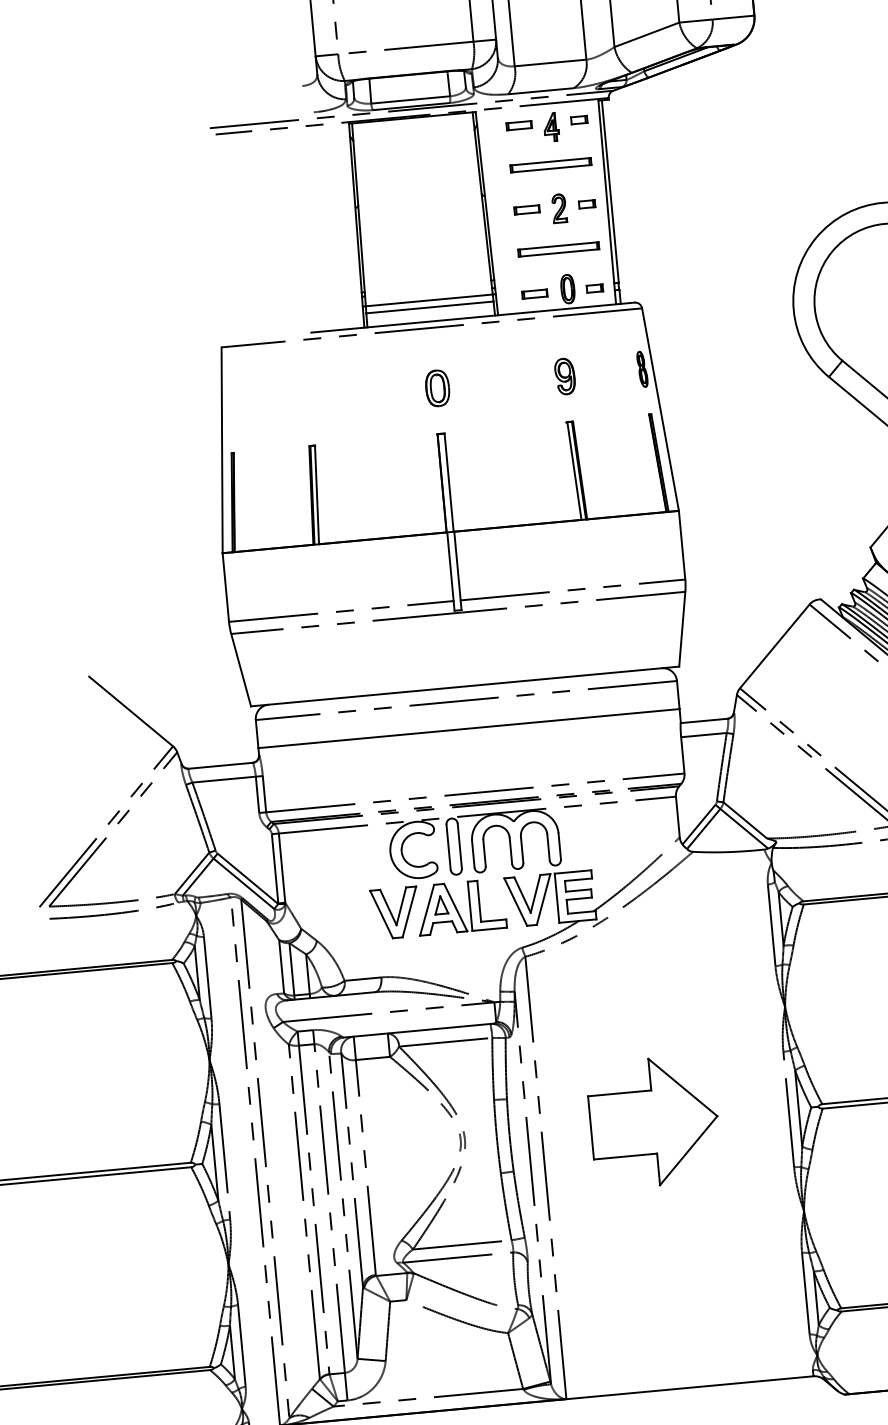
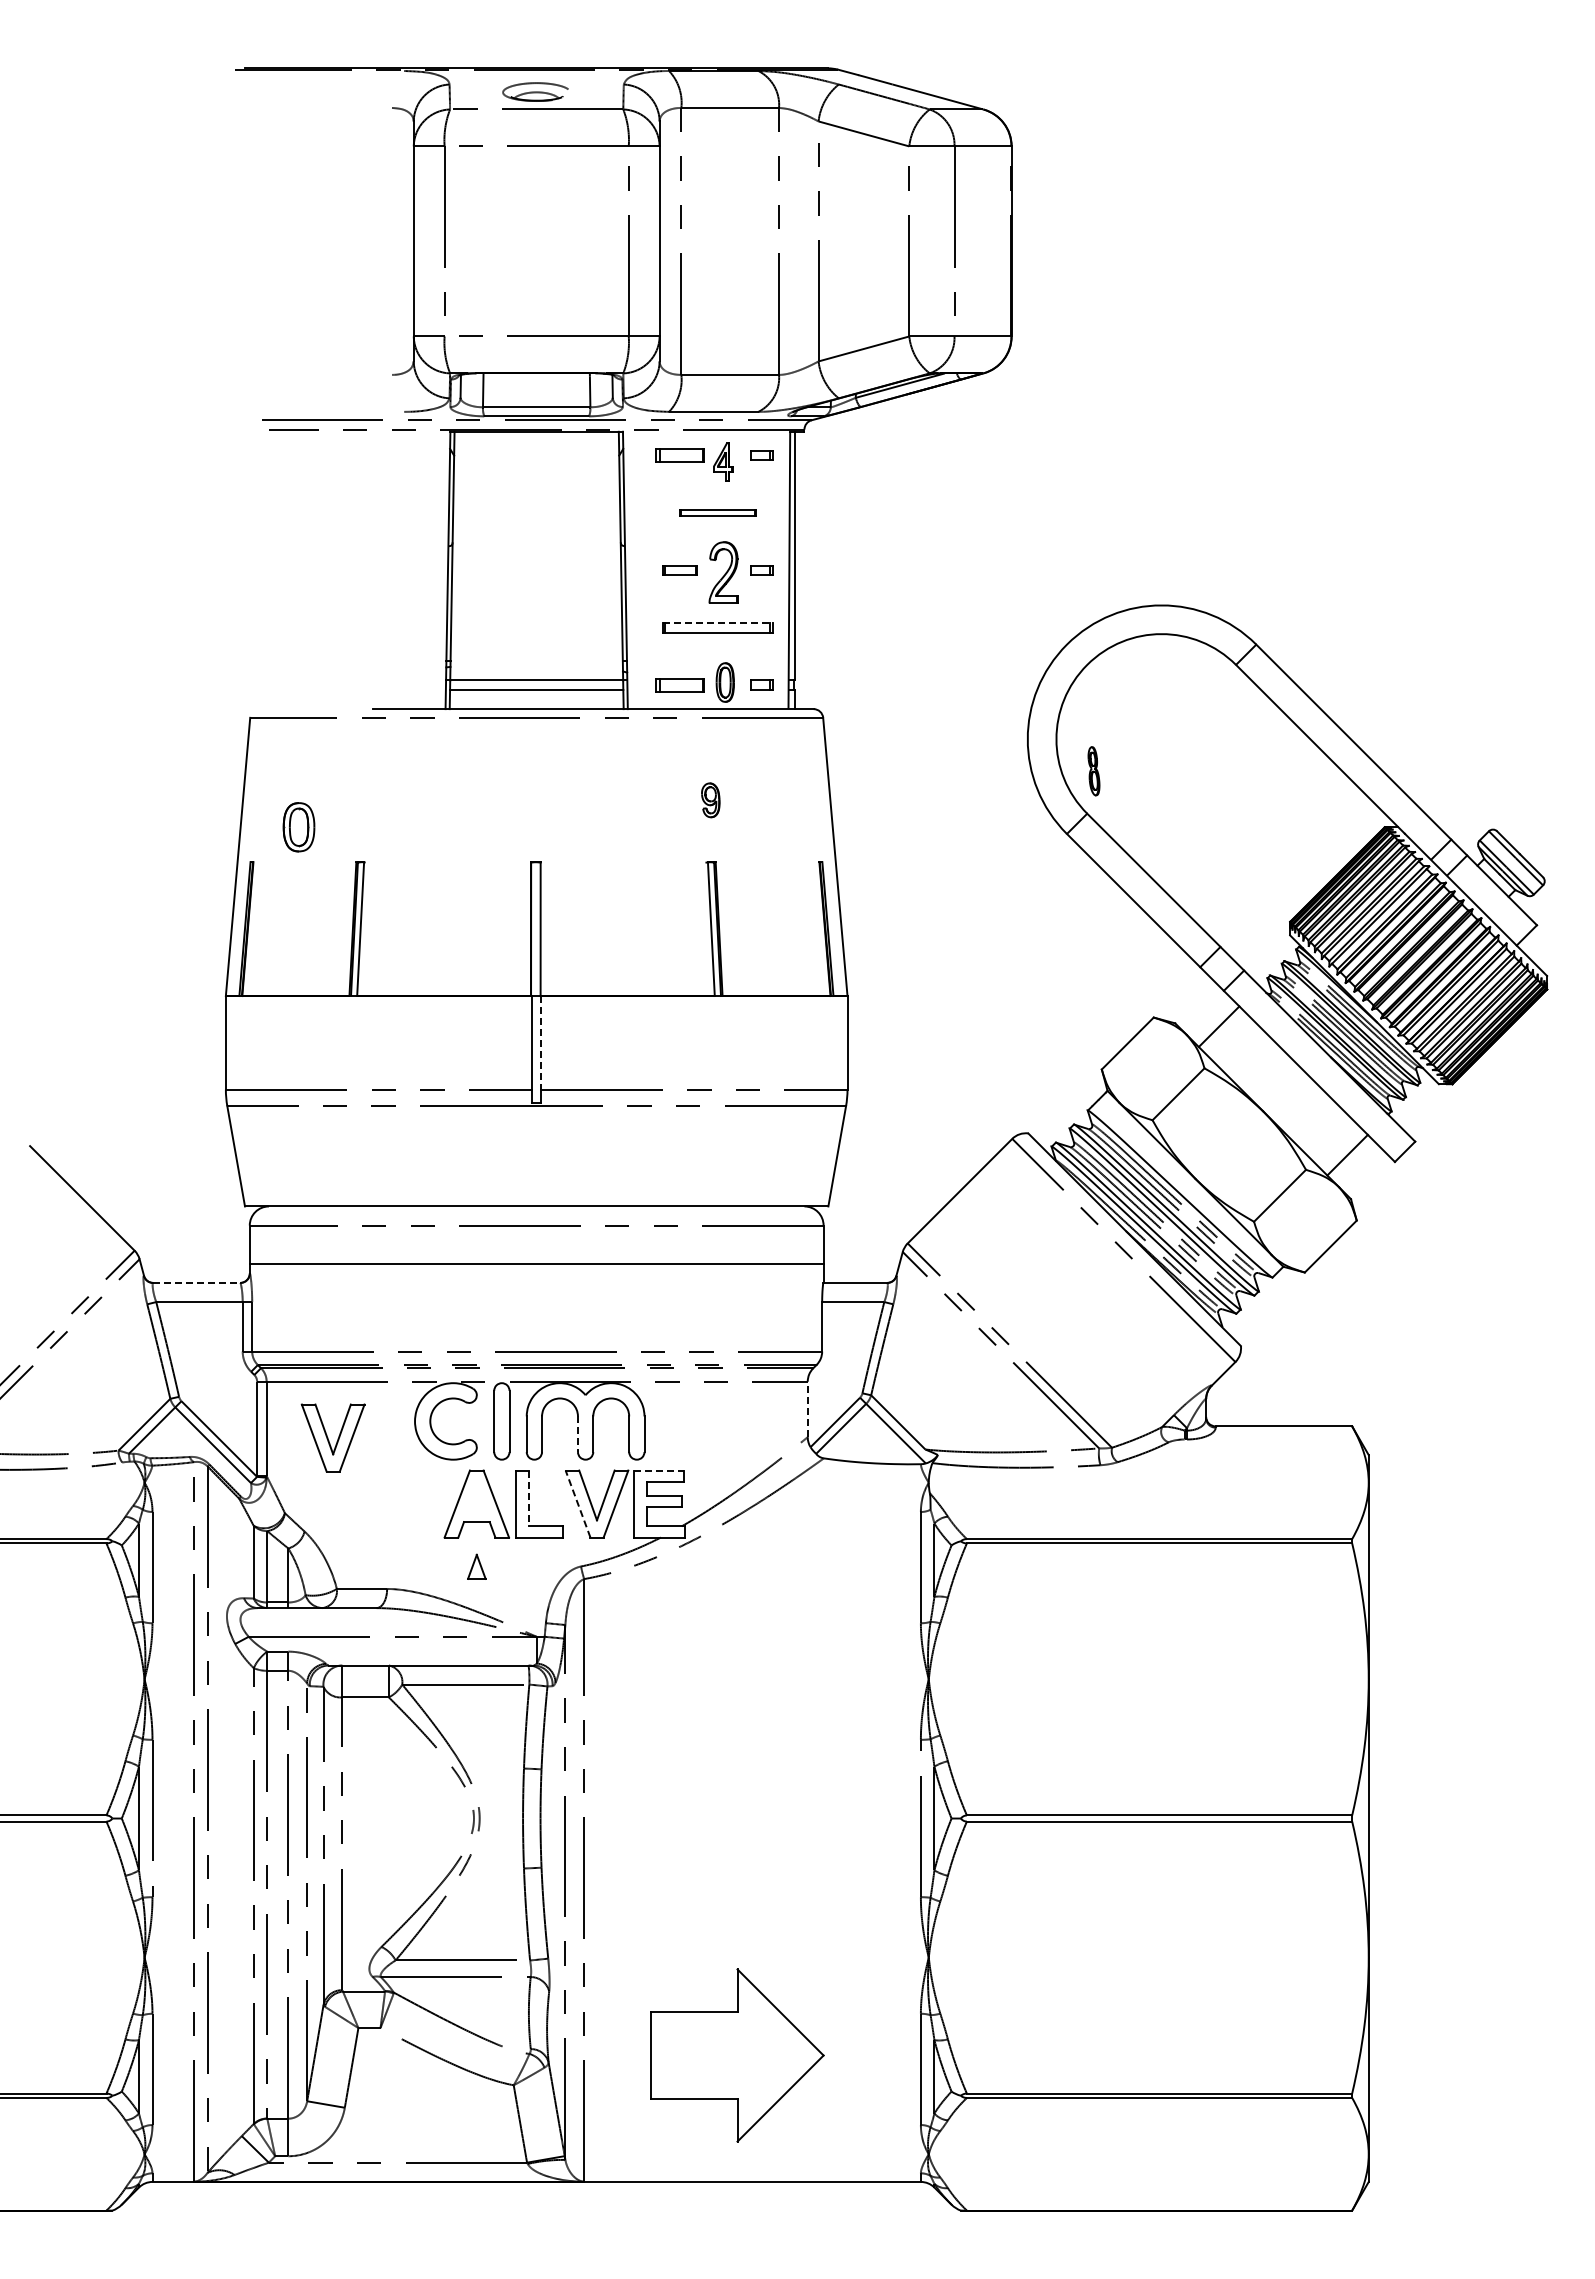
part: (518, 125) -> (679, 455), size x1.4
part: (550, 164) -> (717, 512), size x0.7
part: (559, 208) -> (723, 572), size x1.6
line: (558, 246) -> (717, 623), solid -> dashed
part: (534, 293) -> (679, 684), size x1.4
part: (642, 369) -> (1093, 771), moved
part: (565, 376) -> (710, 800), size x0.7
part: (437, 388) -> (298, 827), moved
line: (457, 565) -> (541, 1042), solid -> dashed
line: (220, 765) -> (196, 1282), solid -> dashed
line: (677, 817) -> (807, 1409), solid -> dashed
line: (510, 851) -> (577, 1434), solid -> dashed
line: (573, 871) -> (659, 1470), solid -> dashed
line: (478, 901) -> (528, 1498), solid -> dashed
line: (516, 902) -> (578, 1504), solid -> dashed
part: (440, 904) -> (476, 1566), moved
part: (394, 912) -> (332, 1437), moved
part: (654, 1122) -> (737, 2055), moved

